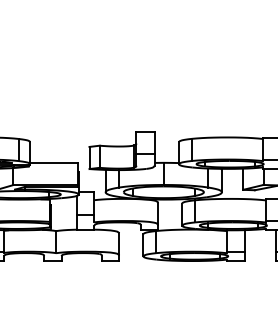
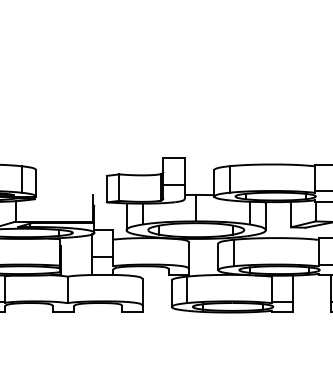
line: (53, 163) -> (64, 195), removed

